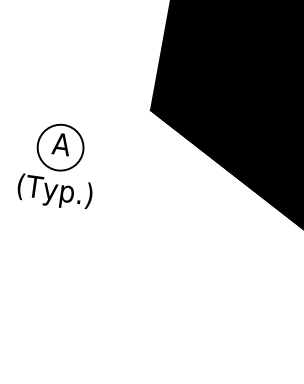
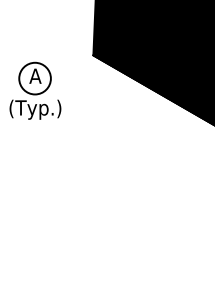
part: (58, 164) -> (35, 90), moved

